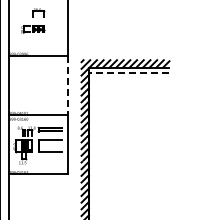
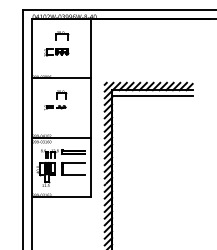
line: (128, 73) -> (151, 96), dashed -> solid
part: (32, 77) -> (55, 100), added
line: (68, 84) -> (91, 107), dashed -> solid

